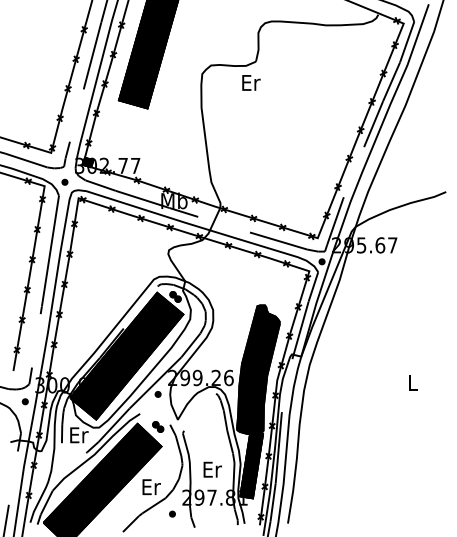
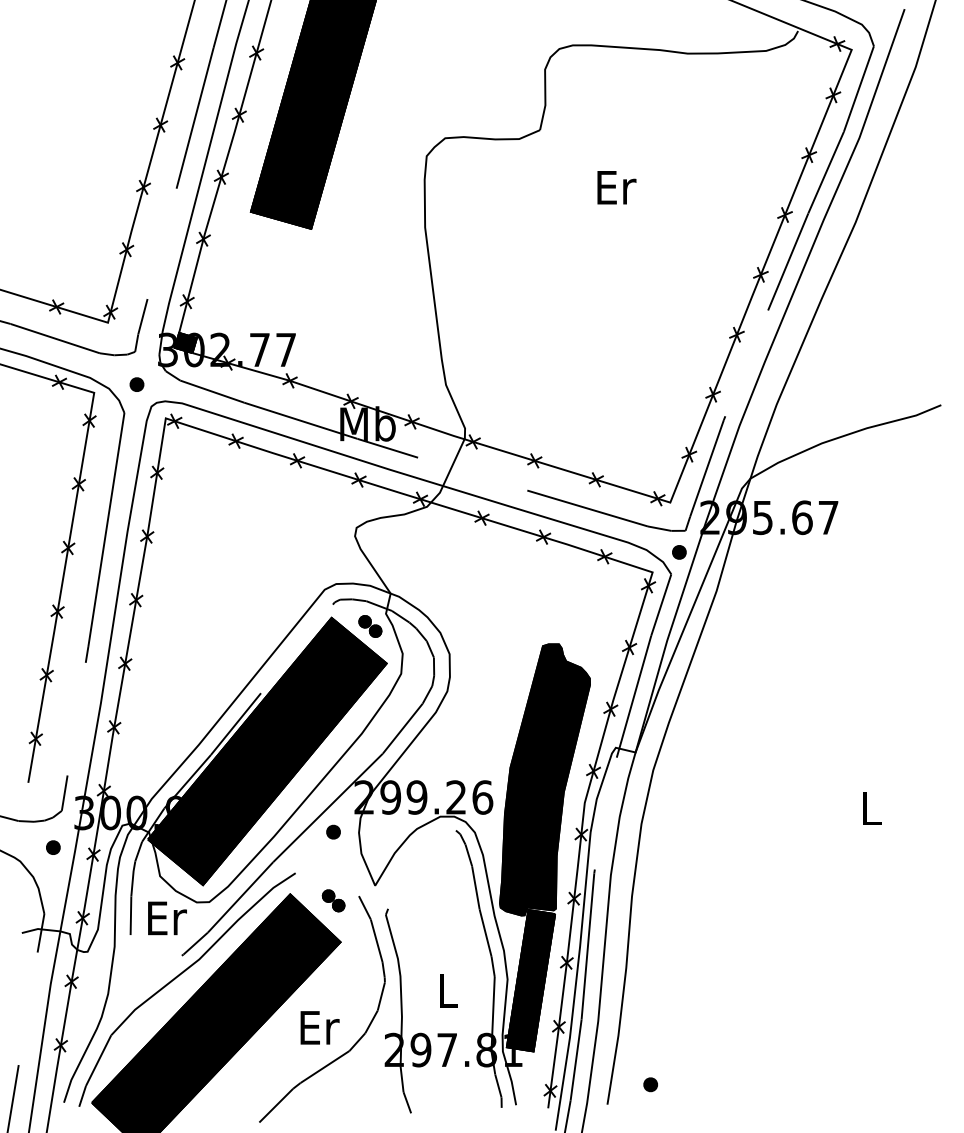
text: (251, 82) -> (617, 186), moved
text: (212, 469) -> (448, 990), Er -> L
part: (172, 513) -> (650, 1083), moved

